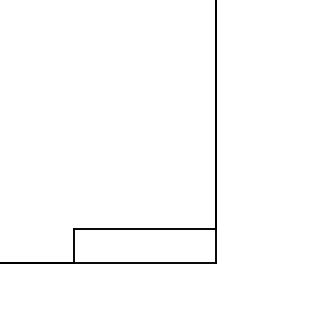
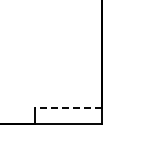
line: (144, 229) -> (68, 108), solid -> dashed

